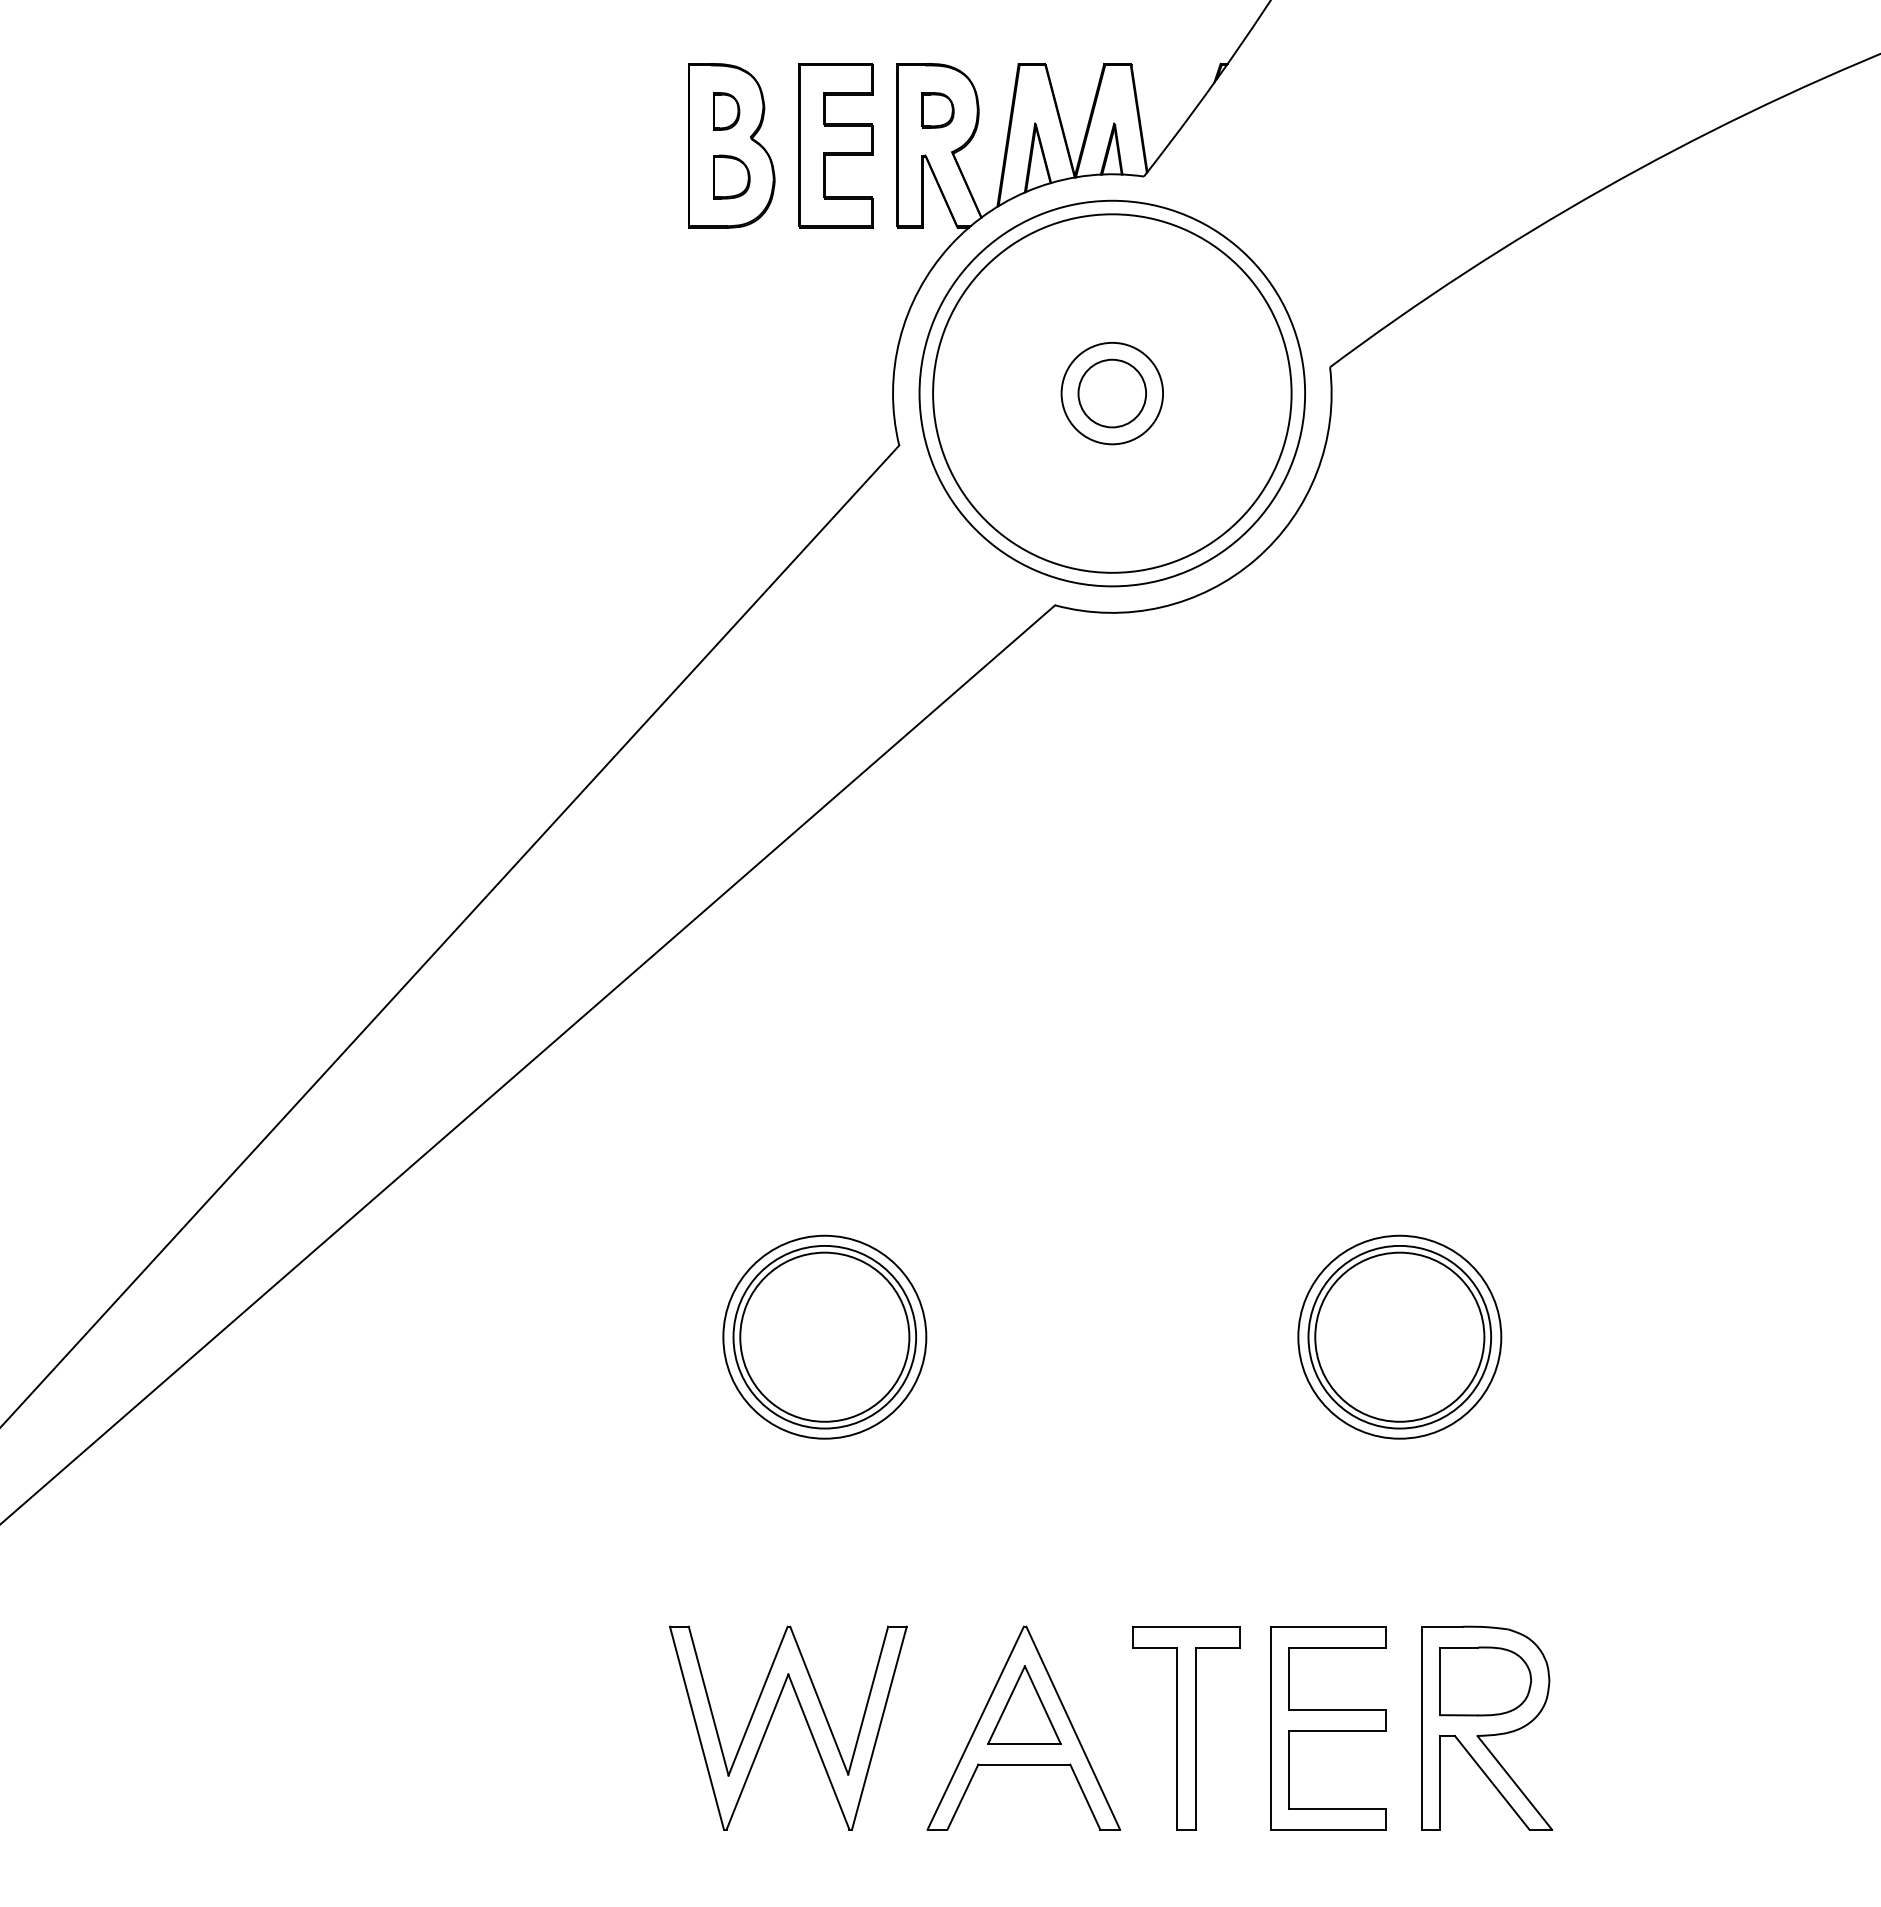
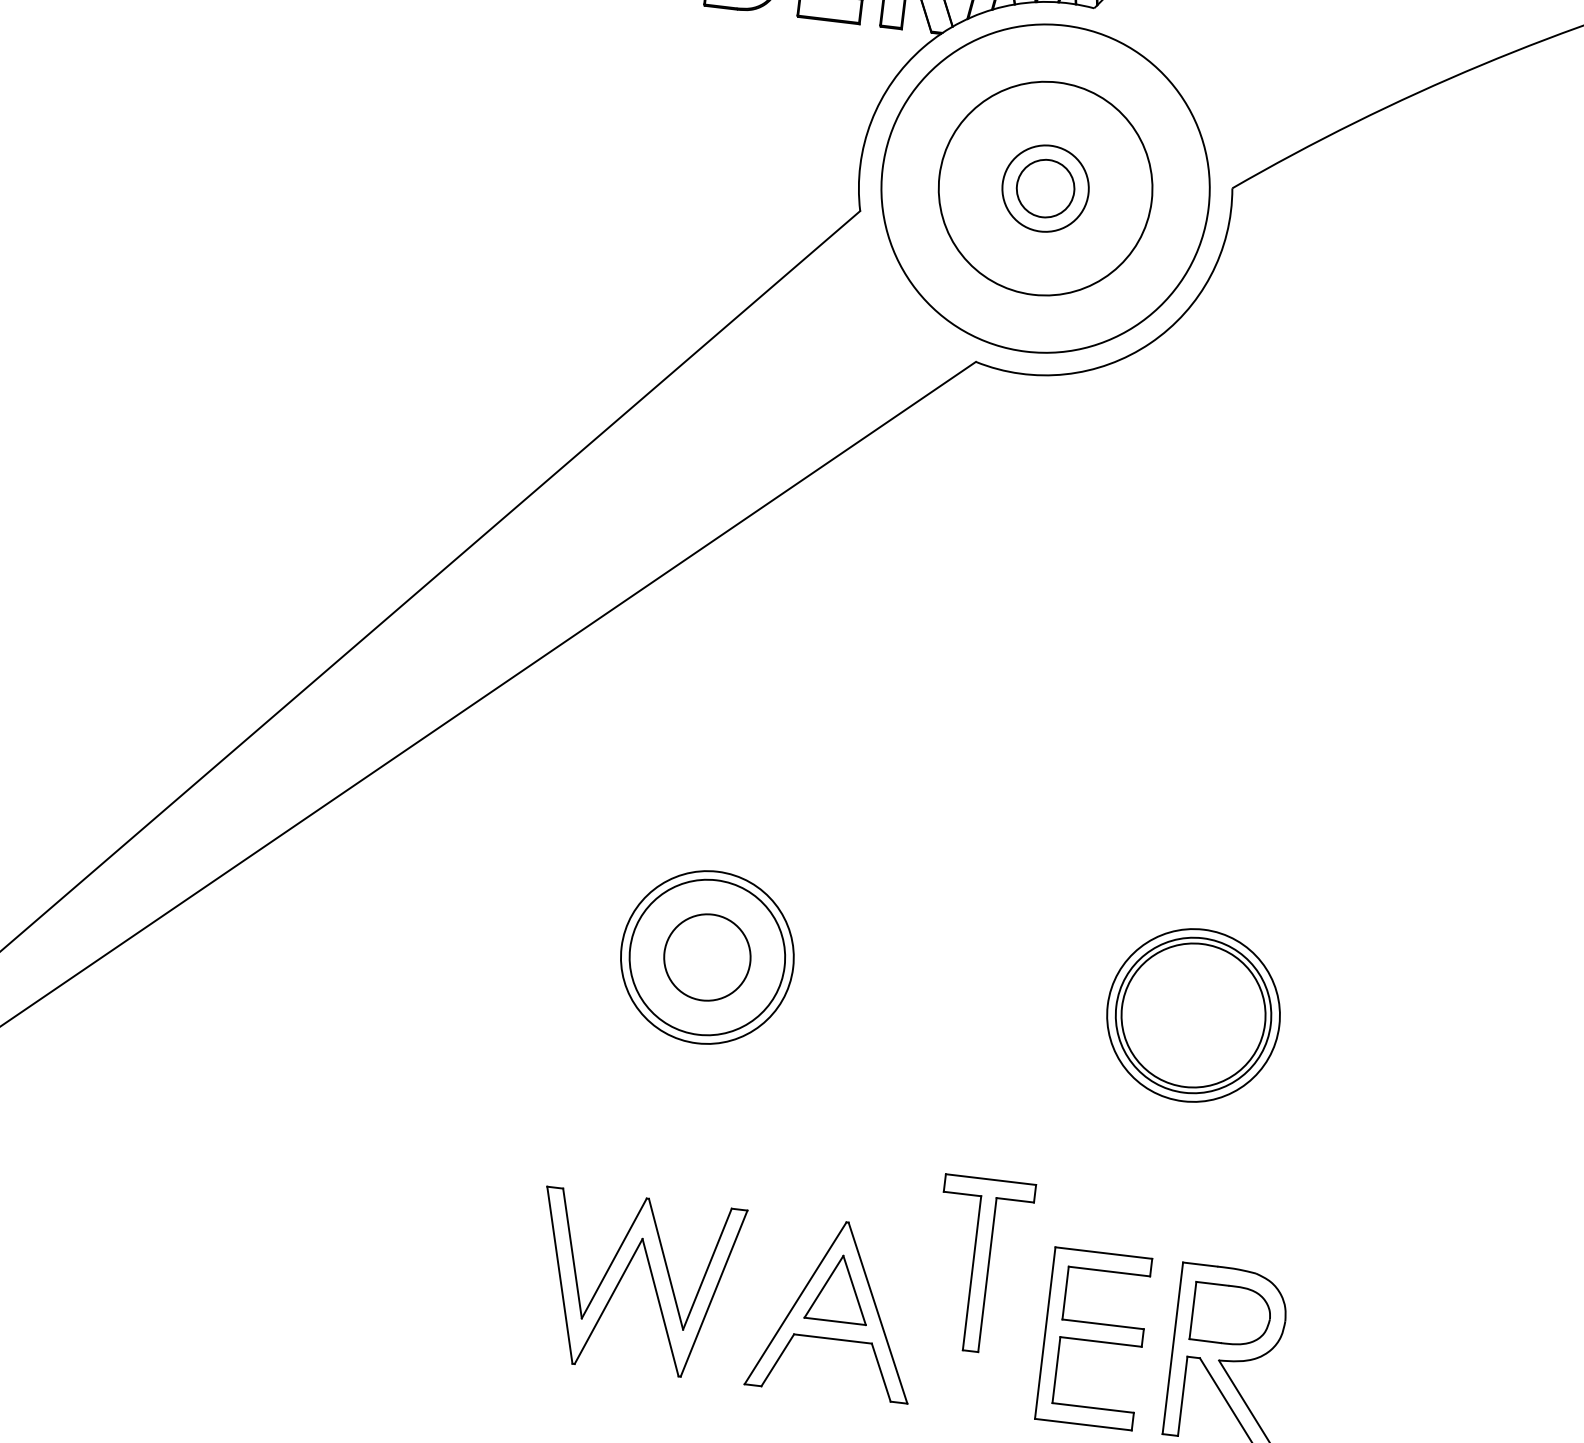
circle: (1112, 393) -> (1045, 188), size x0.7
circle: (824, 1336) -> (707, 956), size x0.6
part: (1186, 1728) -> (980, 1265), moved

